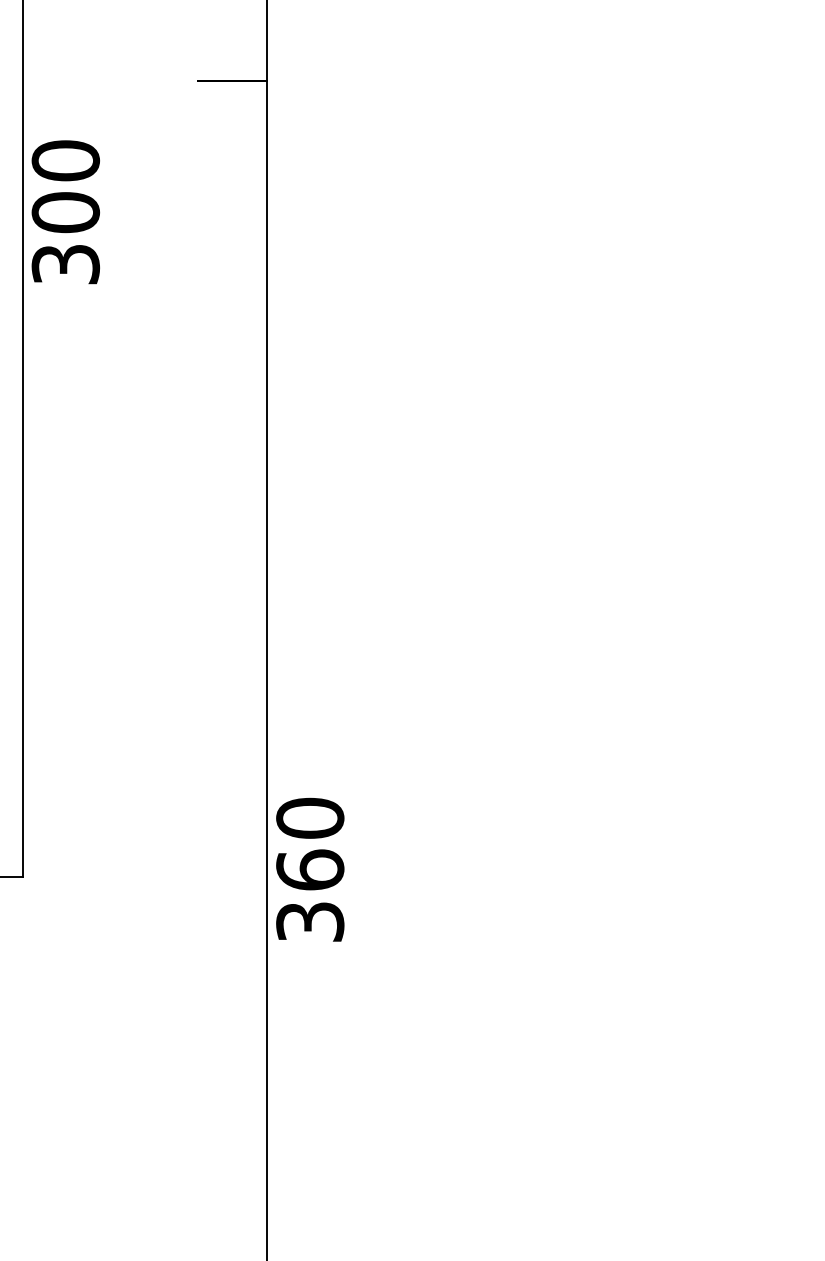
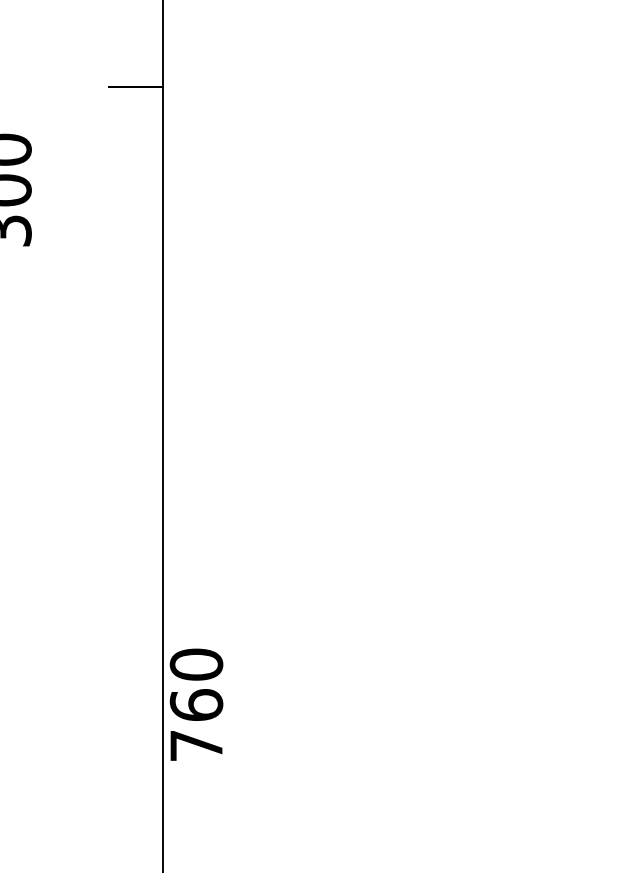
text: (310, 921) -> (196, 745), 360 -> 760

